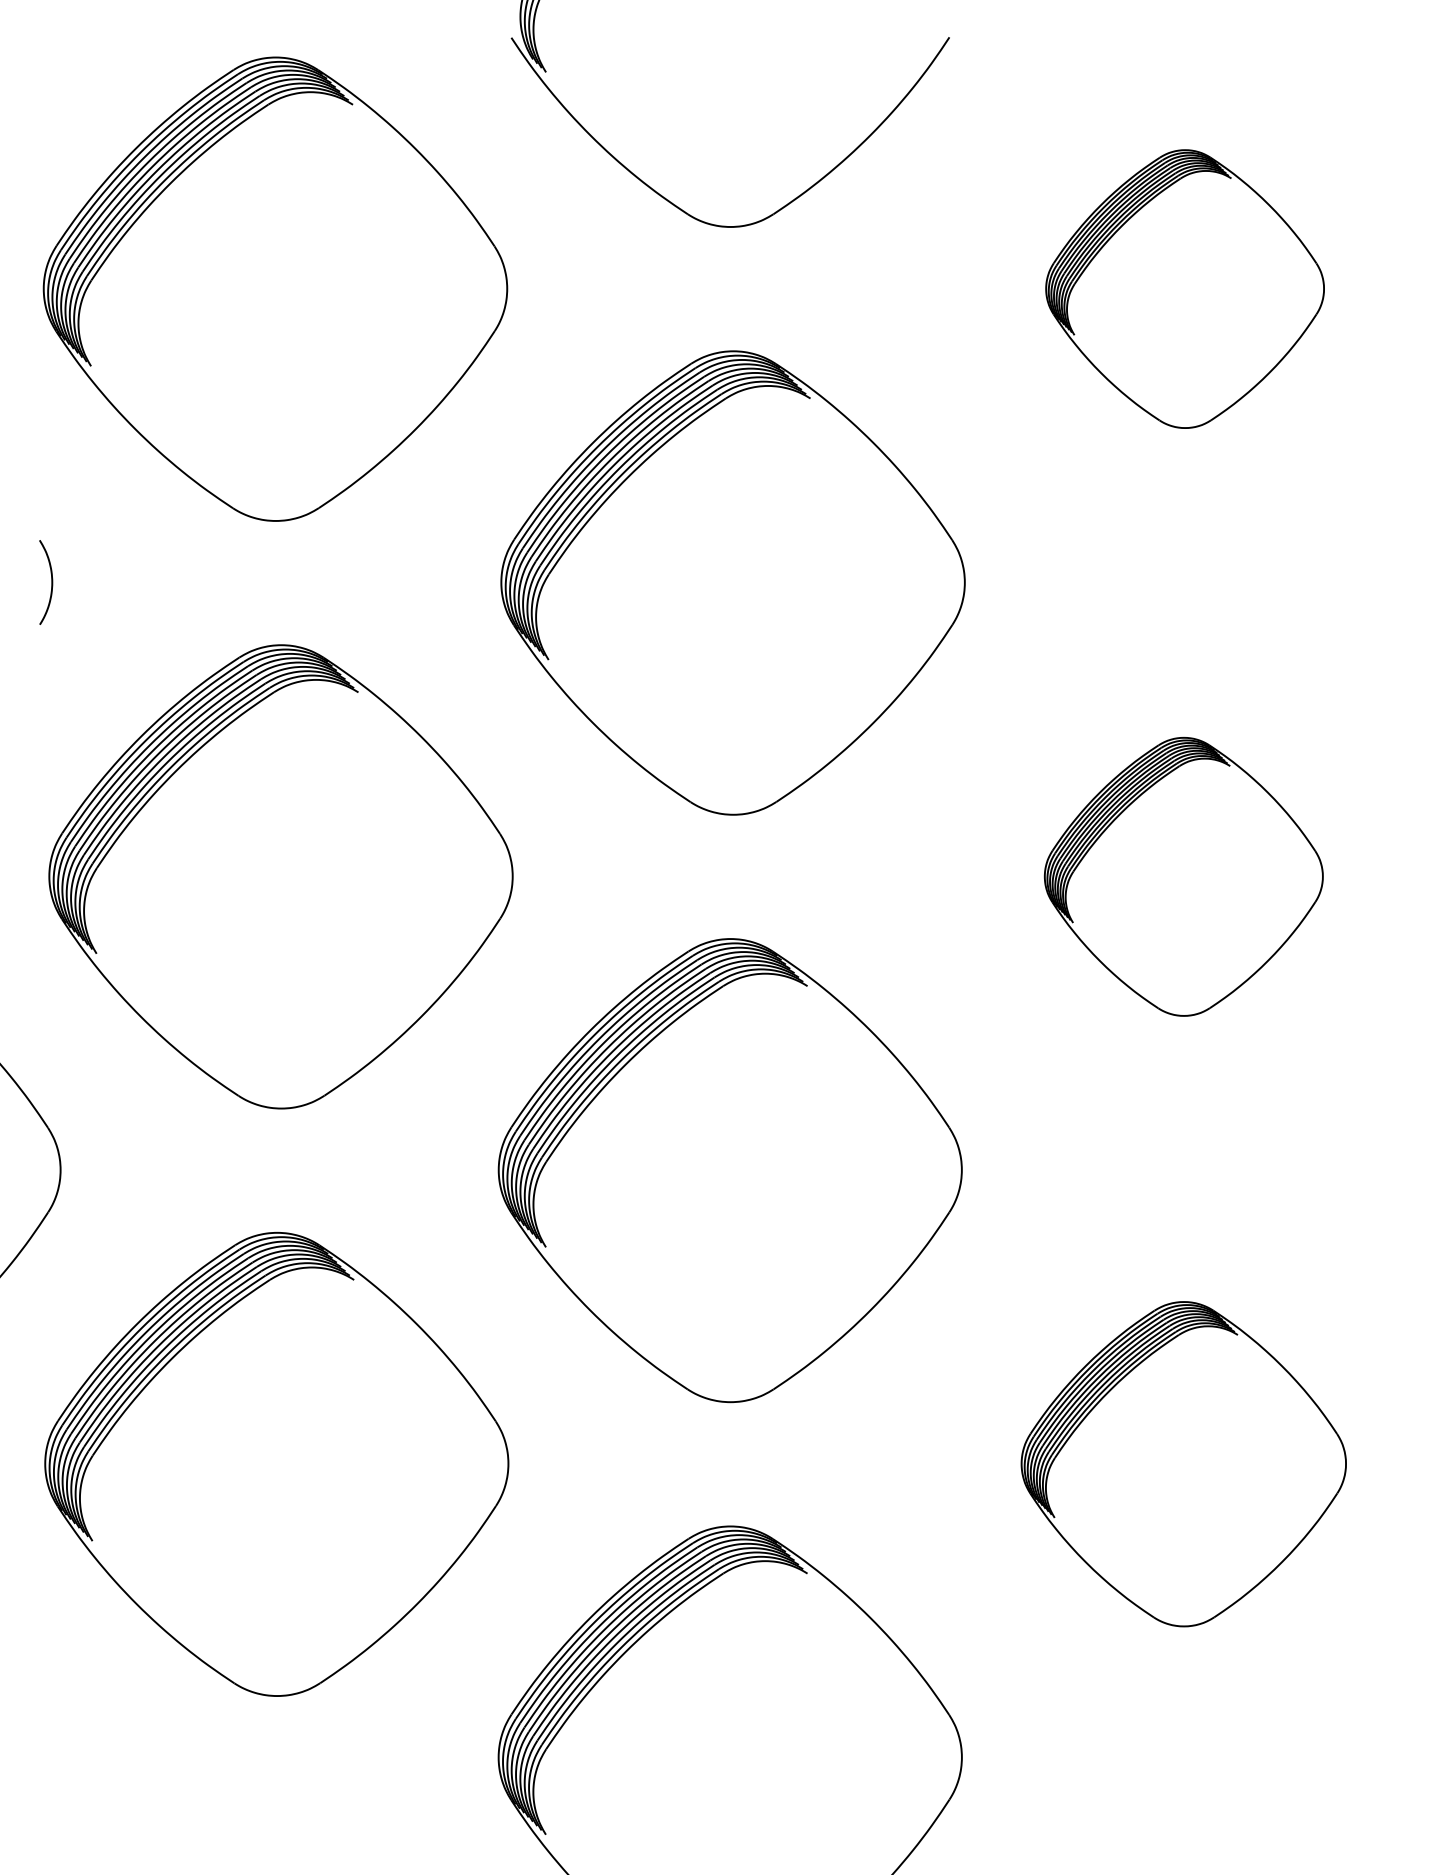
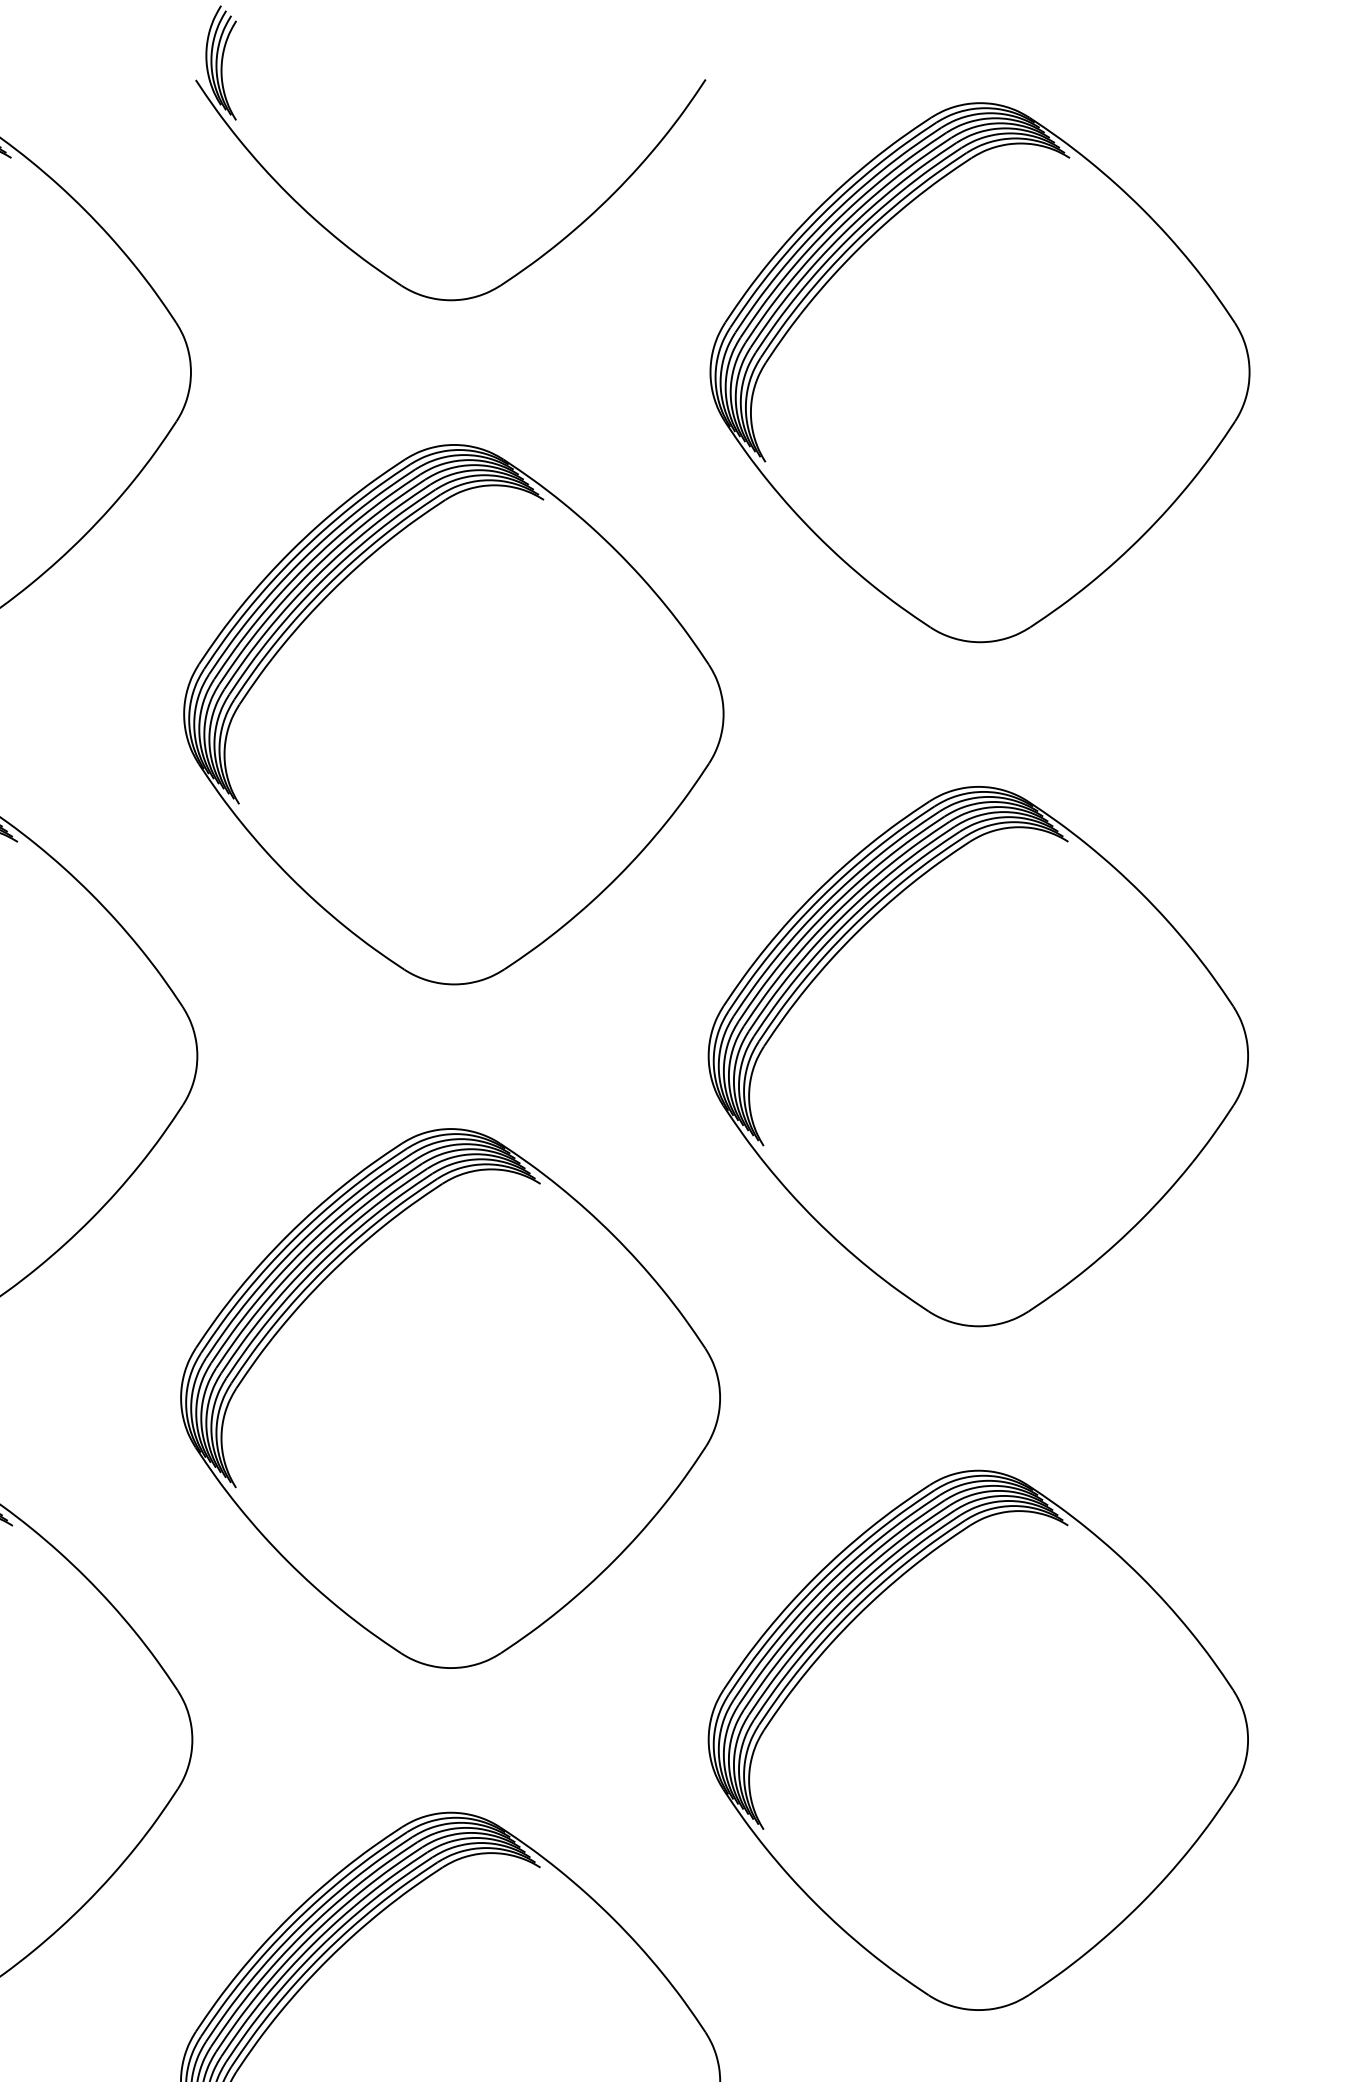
part: (1184, 288) -> (979, 371), size x1.67
part: (1183, 876) -> (978, 1056), size x1.67
part: (1183, 1463) -> (978, 1739), size x1.43

